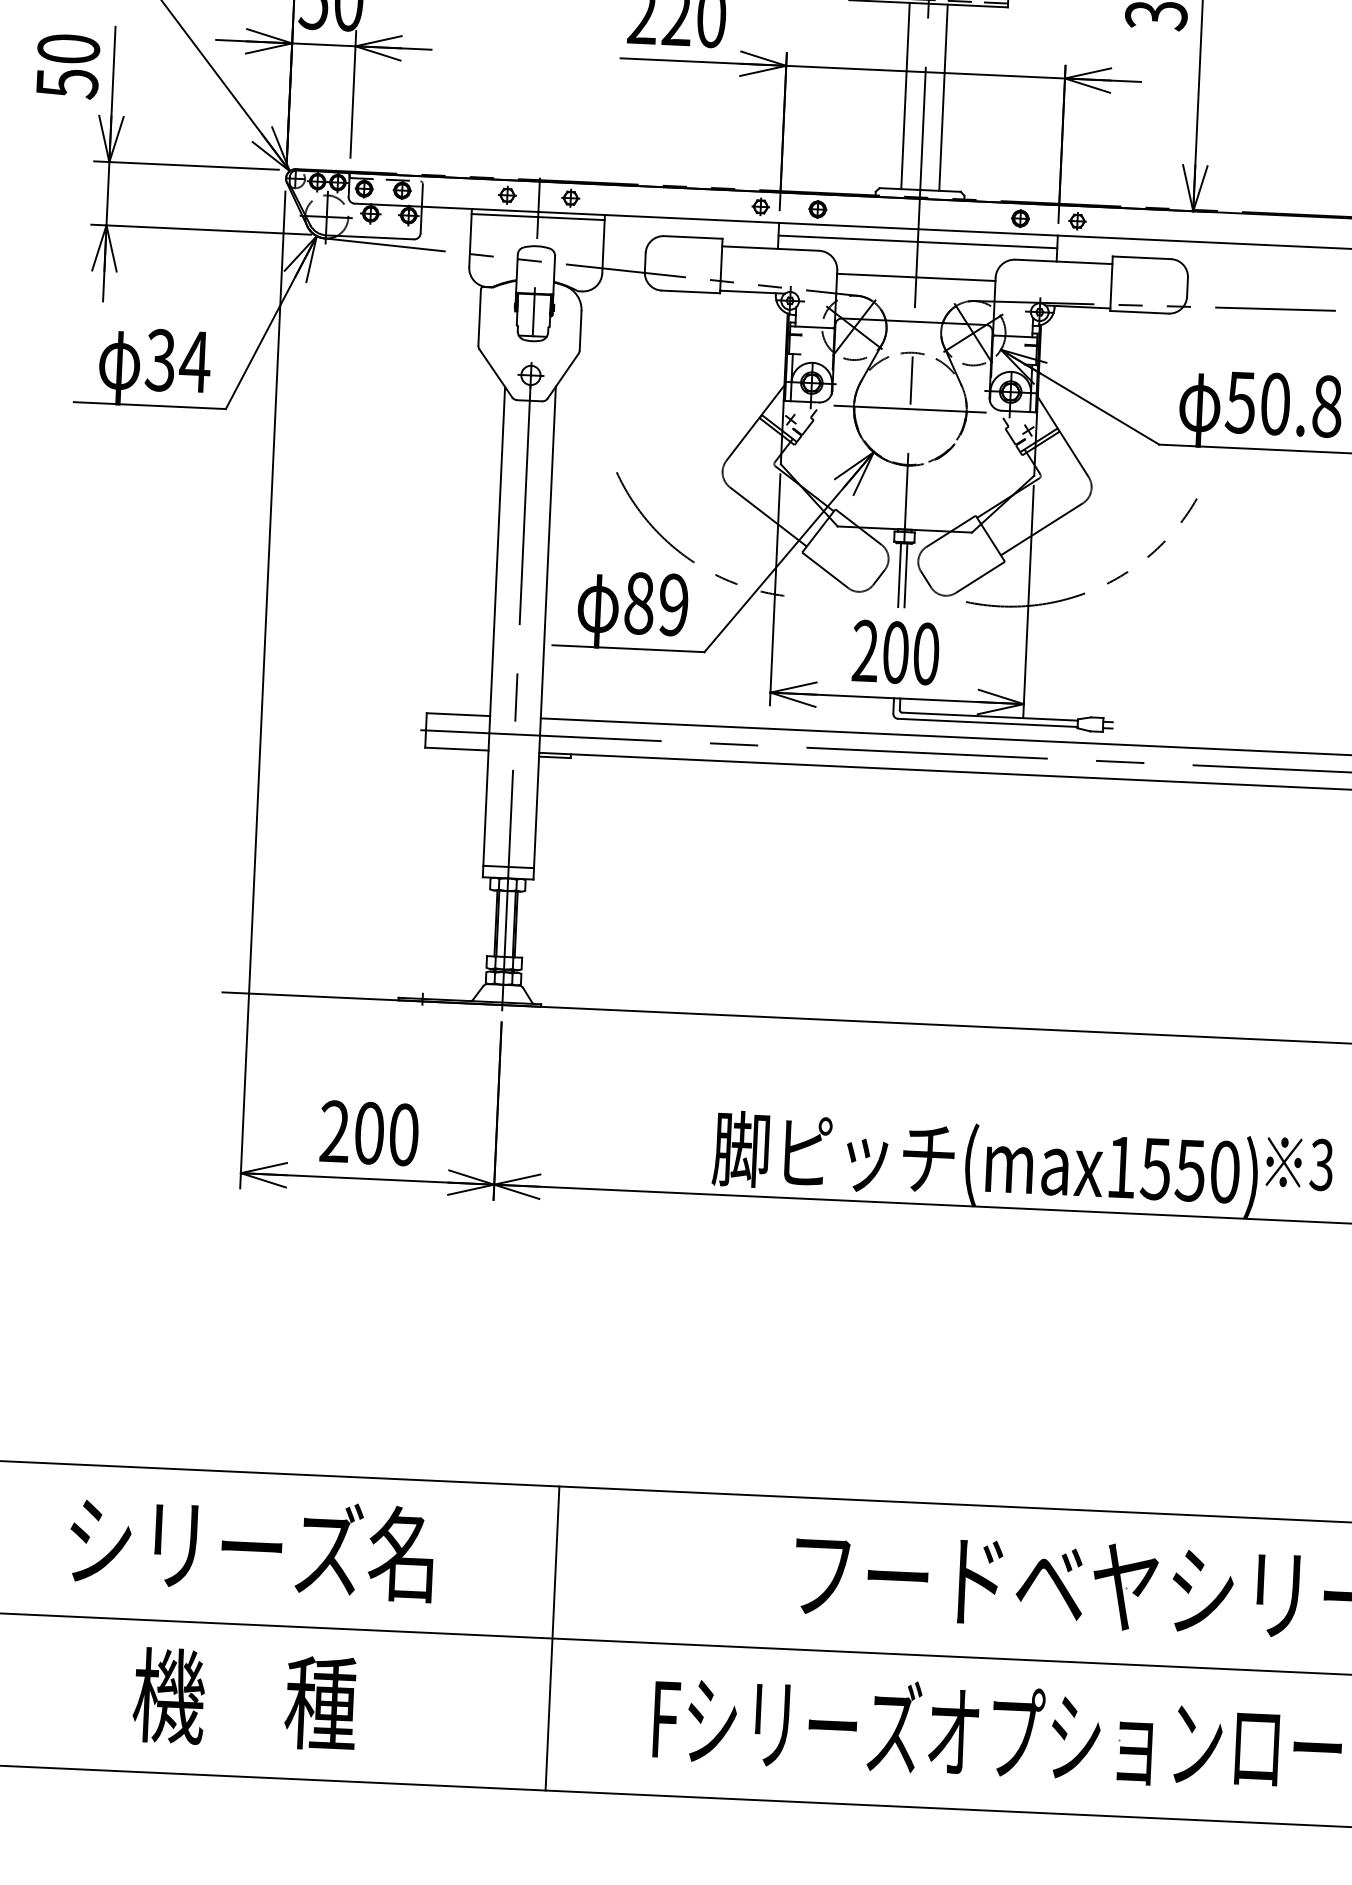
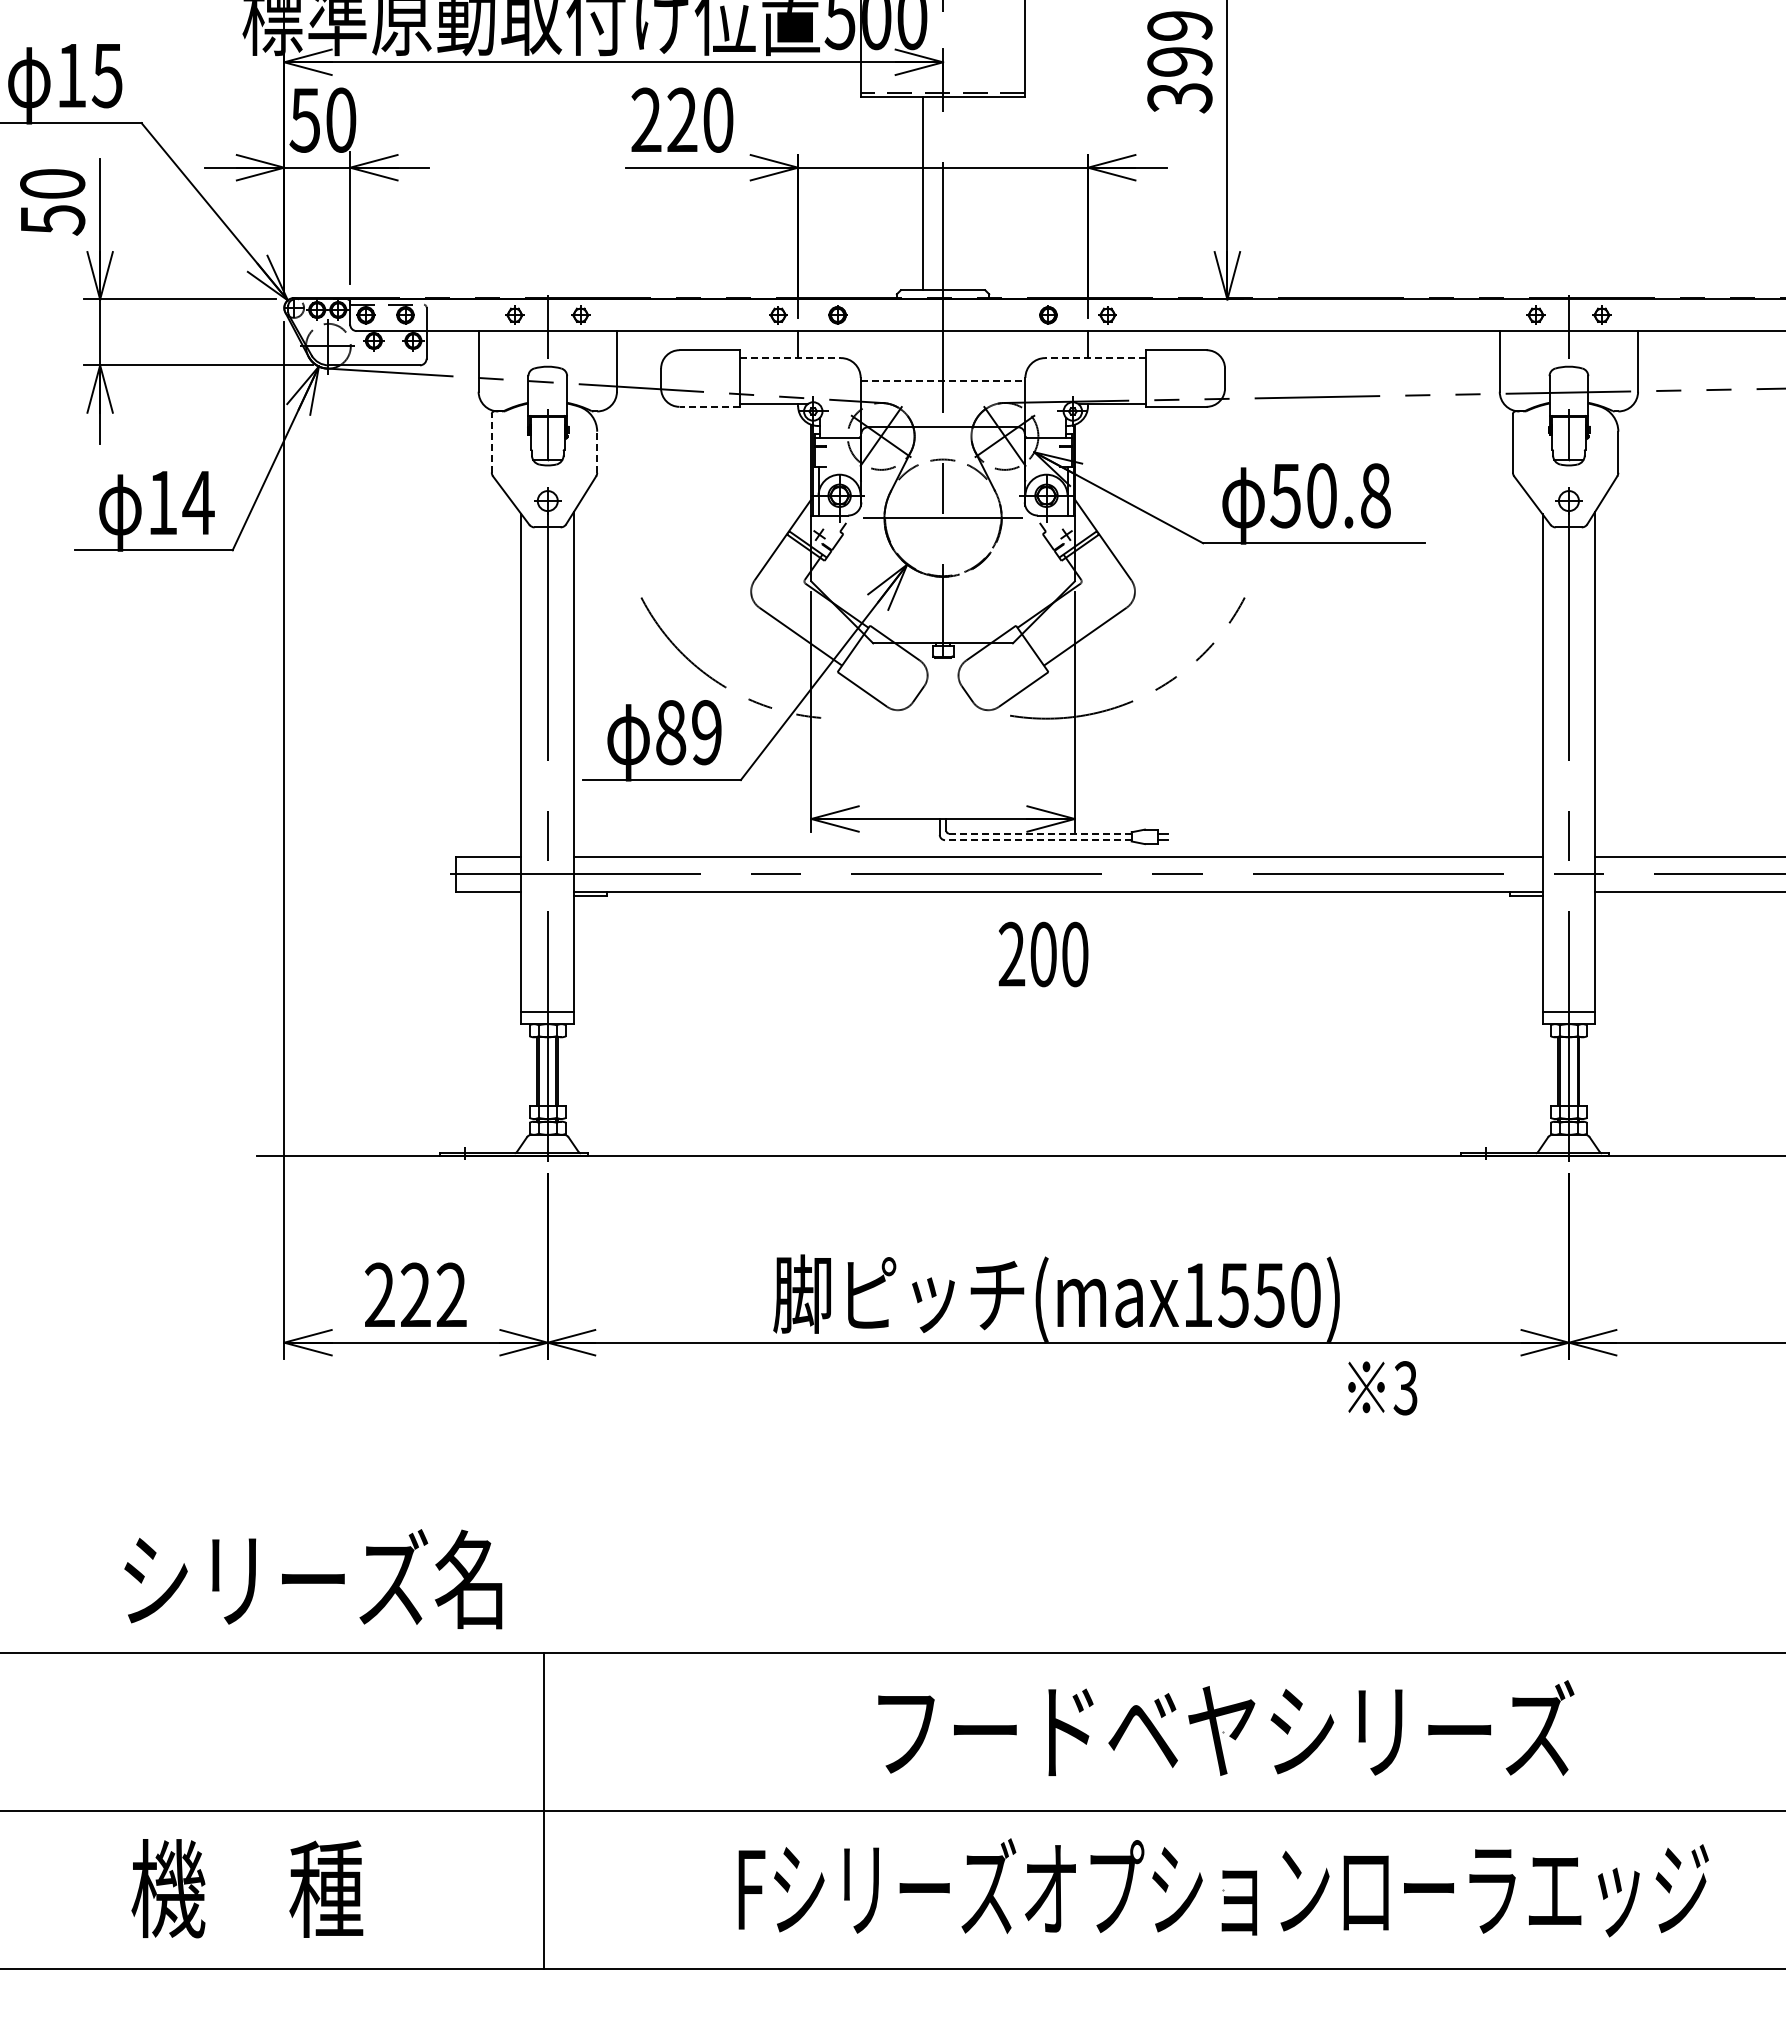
line: (943, 97) -> (962, 193), removed
line: (537, 217) -> (547, 336), removed
line: (918, 242) -> (943, 344), removed
line: (771, 249) -> (791, 358), solid -> dashed
line: (1063, 262) -> (1095, 358), solid -> dashed
line: (916, 277) -> (943, 381), solid -> dashed
line: (690, 291) -> (709, 406), solid -> dashed
line: (479, 316) -> (491, 442), solid -> dashed
line: (580, 330) -> (597, 452), solid -> dashed
text: (160, 359) -> (162, 502), 34 -> 14
line: (899, 574) -> (939, 690), removed
line: (906, 574) -> (946, 690), removed
text: (895, 652) -> (1043, 954), moved
line: (989, 716) -> (1039, 833), solid -> dashed
line: (987, 723) -> (1037, 840), solid -> dashed
text: (386, 1133) -> (433, 1294), 200 -> 222
text: (1299, 1164) -> (1382, 1388), moved
text: (252, 1547) -> (313, 1579), moved
line: (552, 1638) -> (543, 1810), moved
text: (245, 1699) -> (247, 1888), moved

